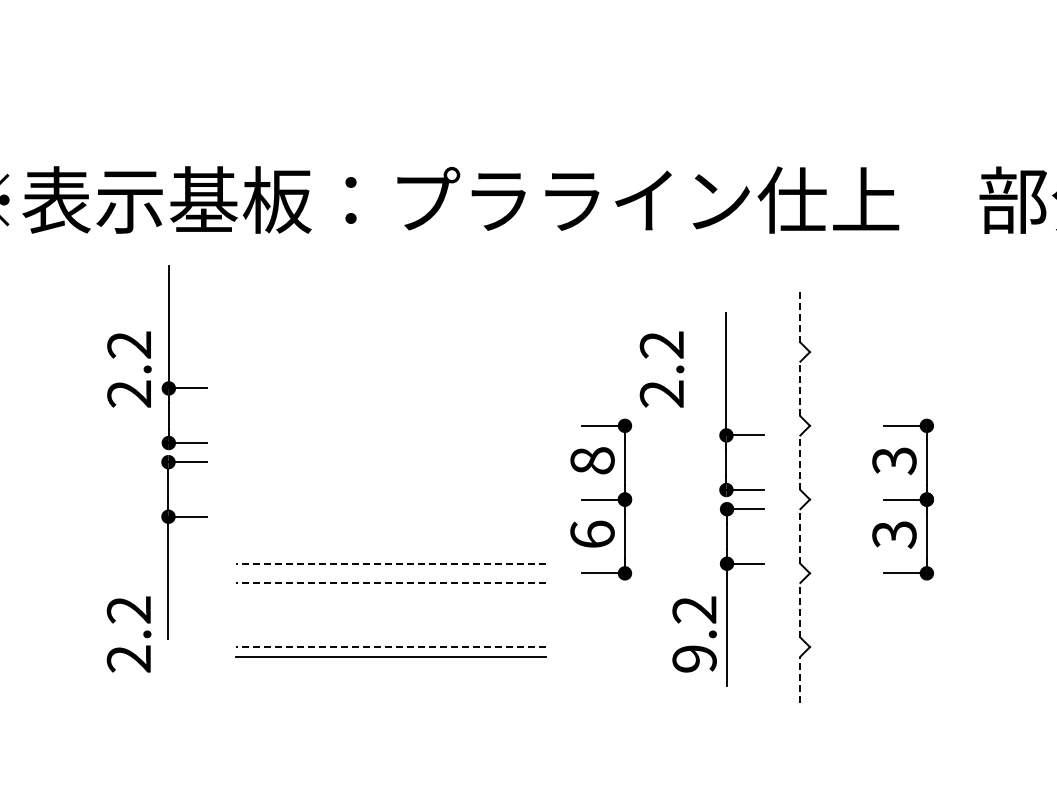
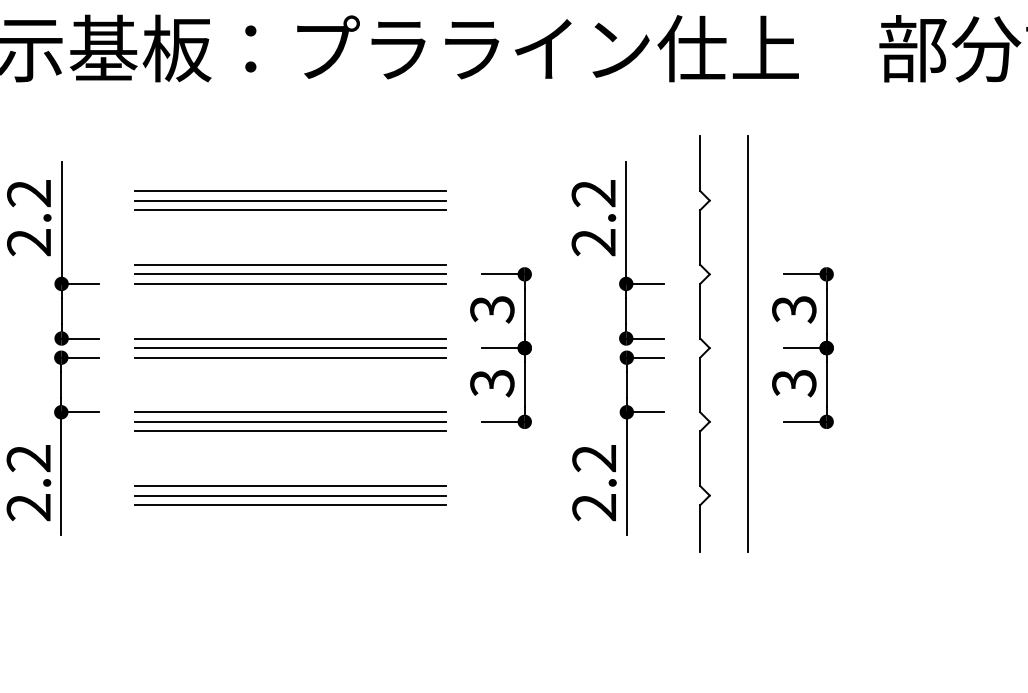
line: (800, 314) -> (700, 163), dashed -> solid
line: (390, 342) -> (290, 191), added
line: (390, 352) -> (290, 201), added
line: (390, 361) -> (290, 210), added
text: (661, 369) -> (593, 218), moved
line: (800, 388) -> (700, 237), dashed -> solid
line: (390, 416) -> (290, 265), added
line: (390, 425) -> (290, 274), added
line: (390, 435) -> (290, 284), added
part: (184, 443) -> (77, 339), moved
text: (592, 460) -> (492, 309), 8 -> 3
line: (800, 462) -> (700, 311), dashed -> solid
line: (390, 490) -> (290, 339), added
line: (848, 495) -> (748, 344), added
line: (390, 499) -> (290, 348), added
line: (390, 509) -> (290, 358), added
text: (592, 534) -> (492, 383), 6 -> 3
line: (800, 535) -> (700, 384), dashed -> solid
line: (390, 563) -> (290, 412), dashed -> solid
line: (390, 573) -> (290, 422), added
line: (390, 582) -> (290, 431), dashed -> solid
line: (800, 609) -> (700, 458), dashed -> solid
line: (390, 637) -> (290, 486), added
line: (390, 647) -> (290, 496), dashed -> solid
text: (694, 658) -> (594, 507), 9.2 -> 2.2
line: (800, 679) -> (700, 528), dashed -> solid

